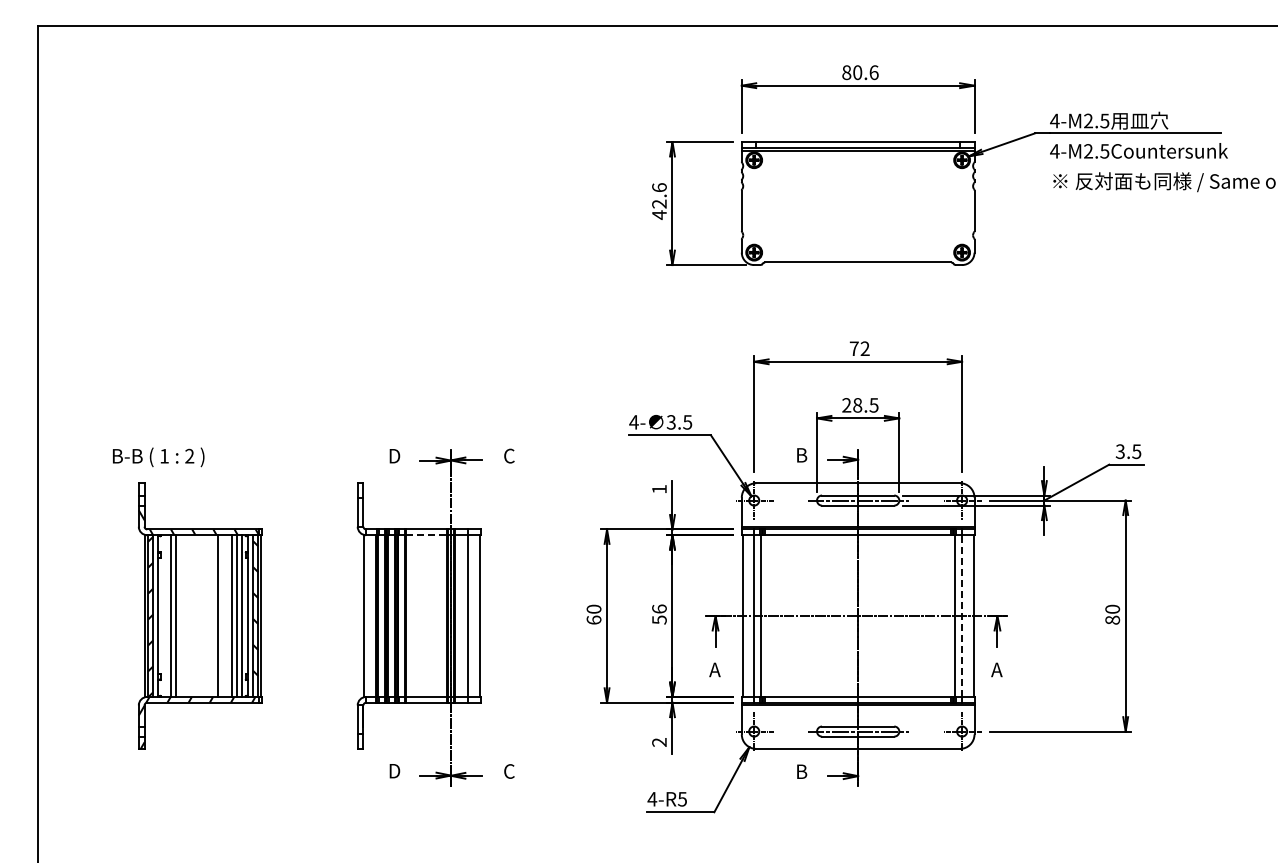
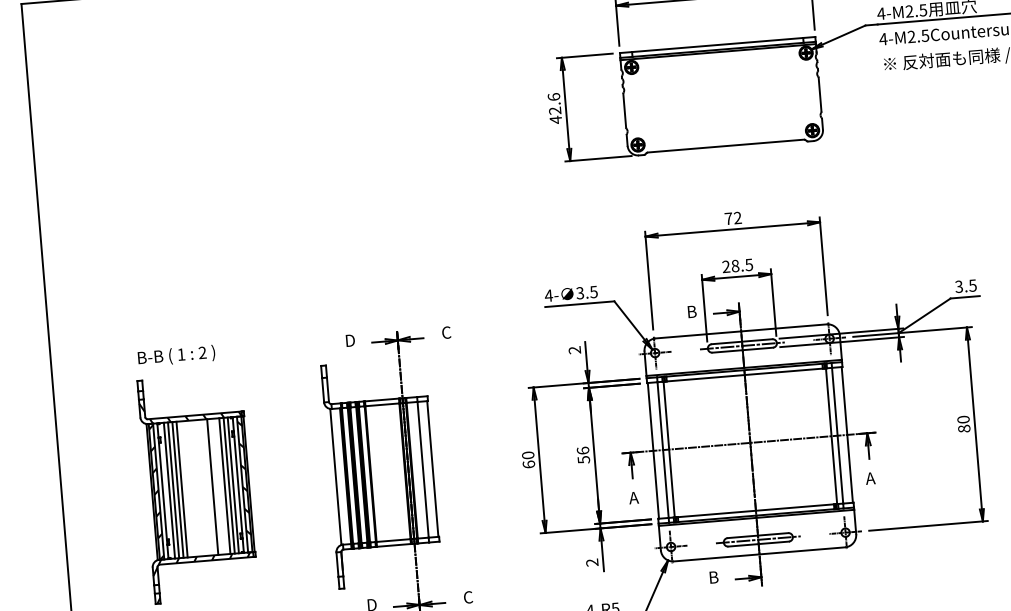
text: (158, 457) -> (176, 356), moved
text: (659, 488) -> (574, 349), 1 -> 2
line: (426, 535) -> (382, 405), dashed -> solid
line: (166, 615) -> (169, 490), added
line: (181, 615) -> (182, 489), added
line: (962, 616) -> (837, 436), dashed -> solid

